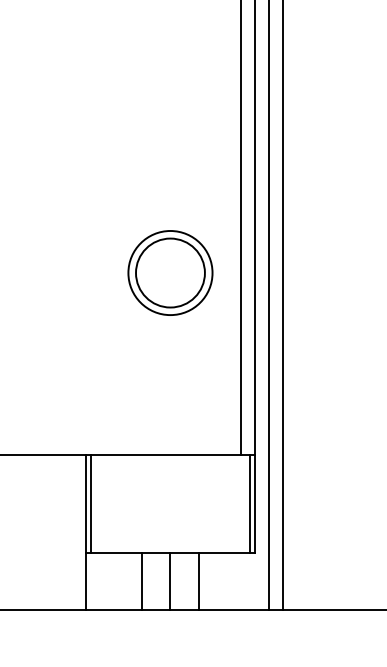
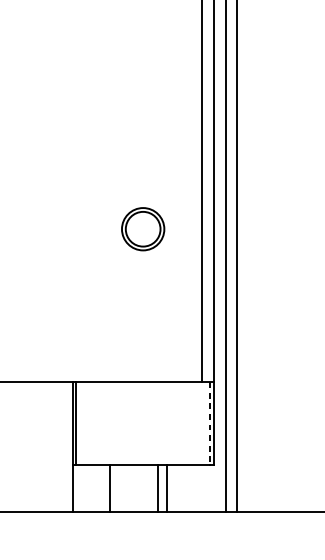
part: (170, 272) -> (143, 228), size x0.6
line: (250, 504) -> (210, 423), solid -> dashed
line: (142, 581) -> (109, 488), moved
line: (170, 581) -> (158, 488), moved

